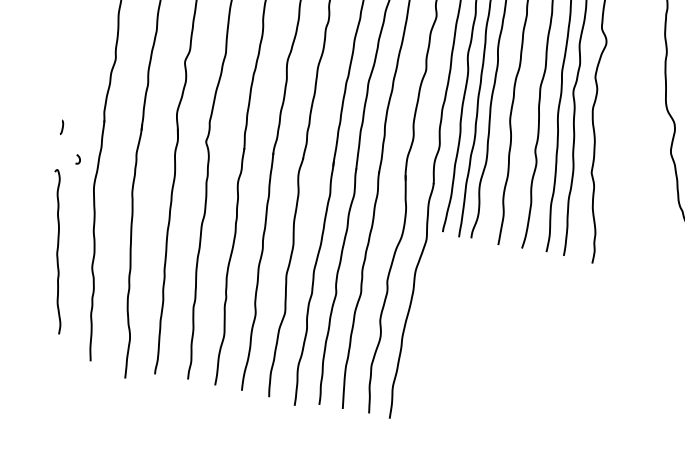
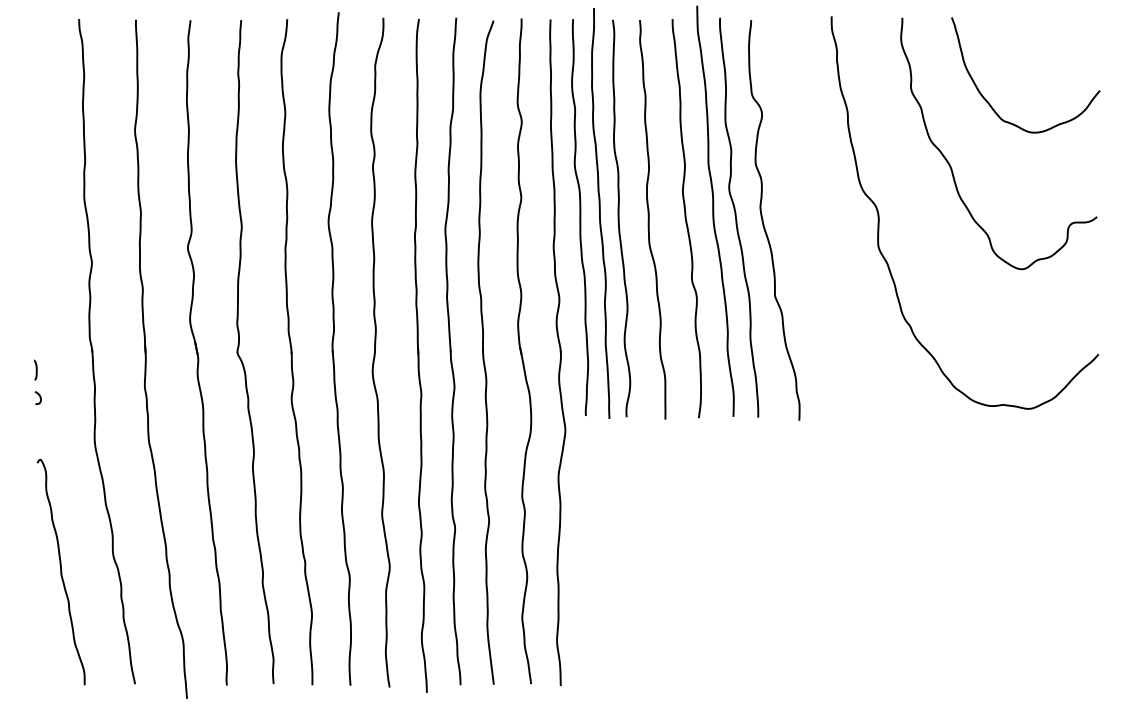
curve: (79, 159) -> (39, 397), moved
curve: (56, 251) -> (60, 571), moved

